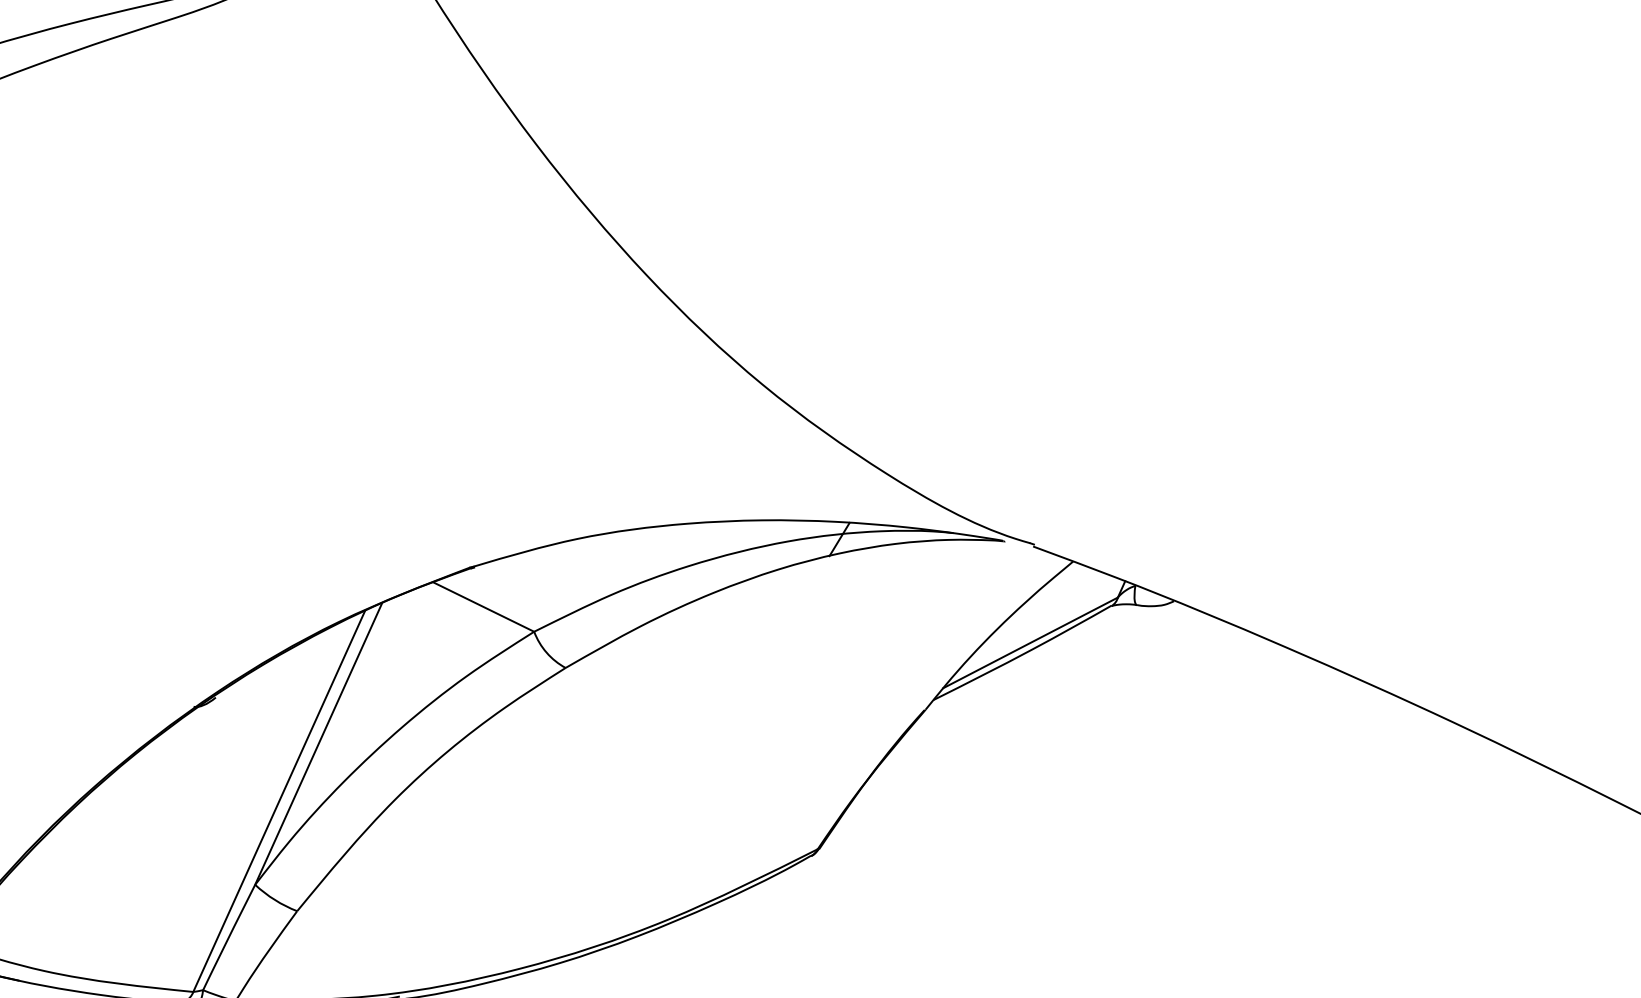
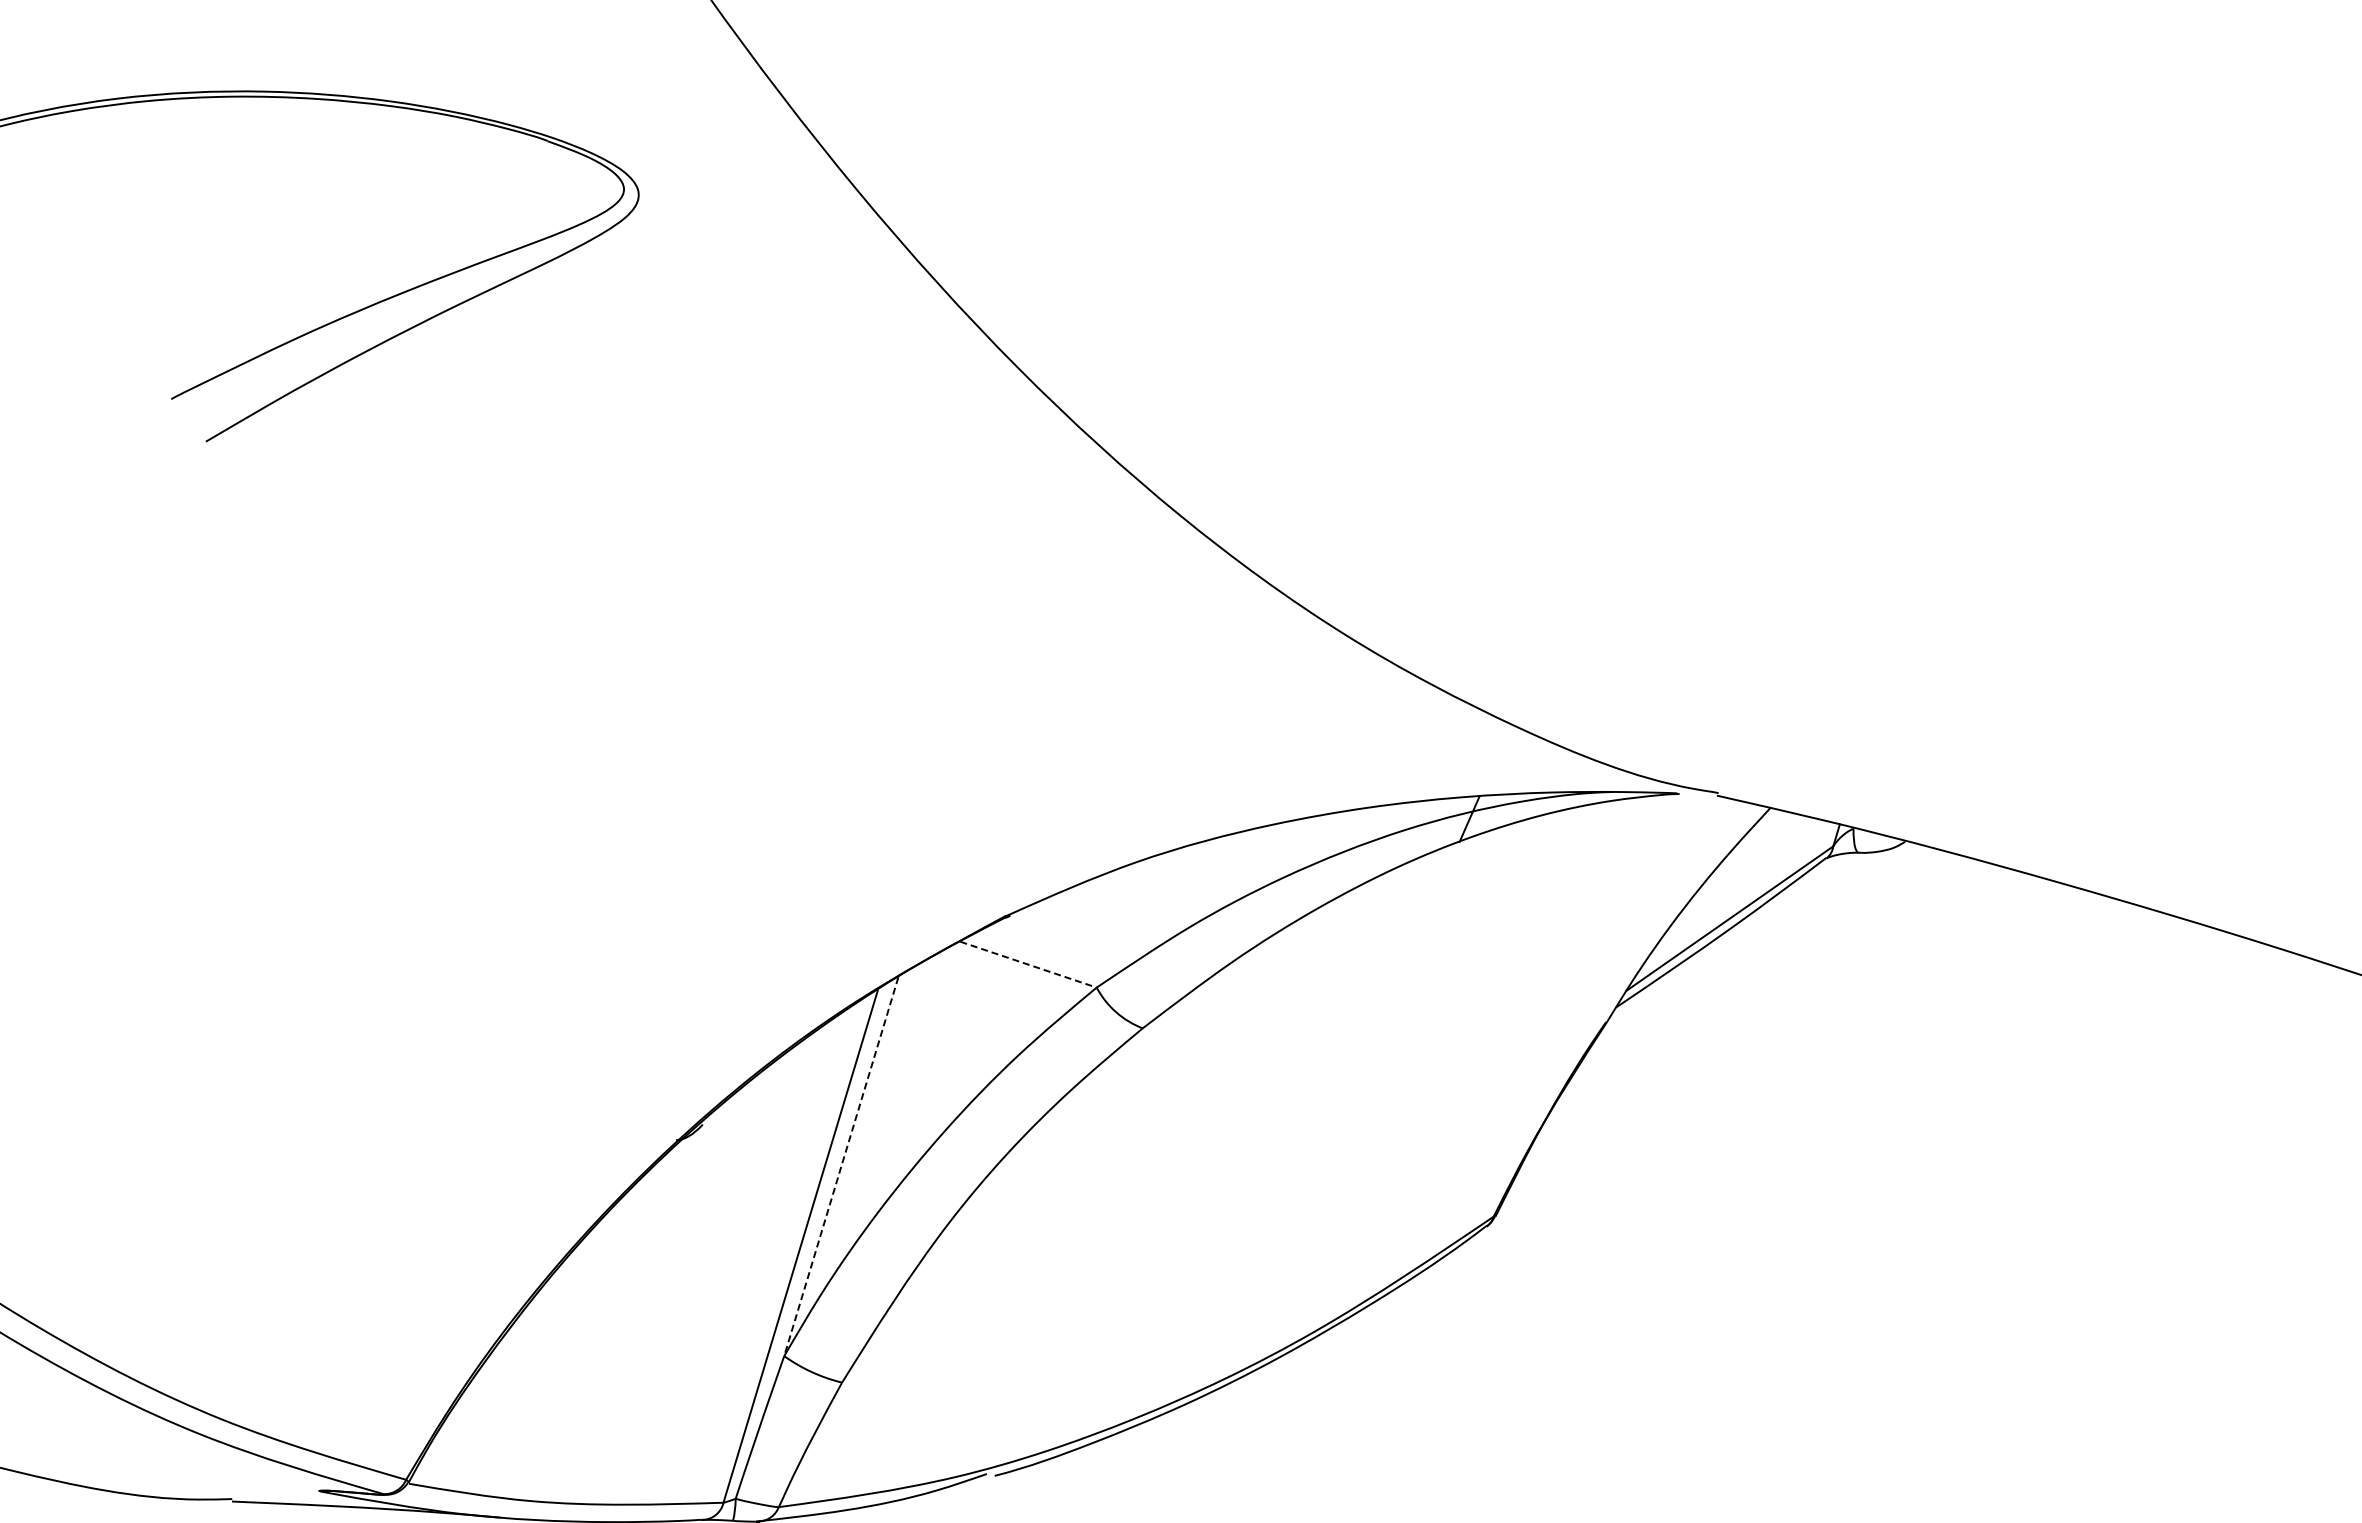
line: (483, 606) -> (1028, 964), solid -> dashed
line: (318, 744) -> (841, 1166), solid -> dashed

